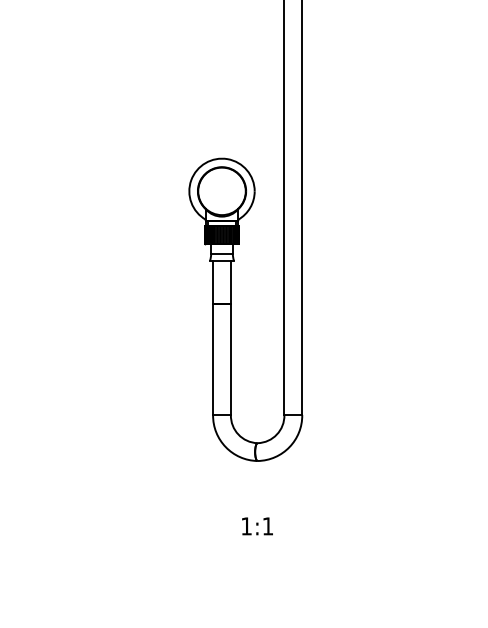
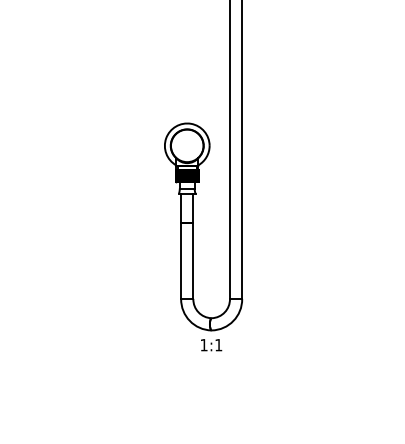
text: (257, 526) -> (211, 345), moved

